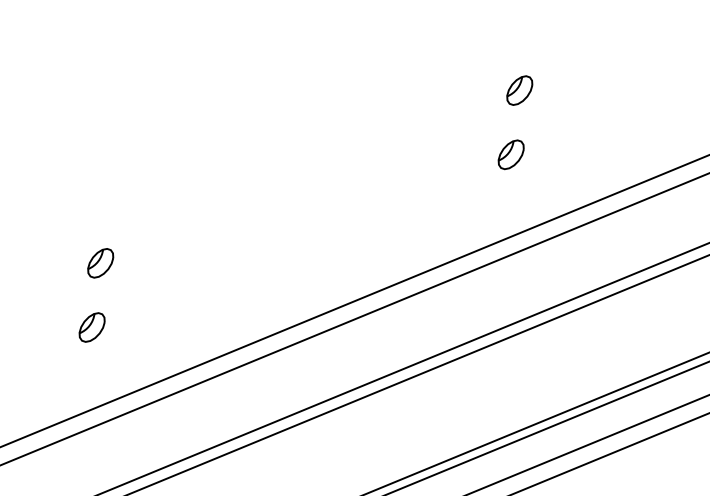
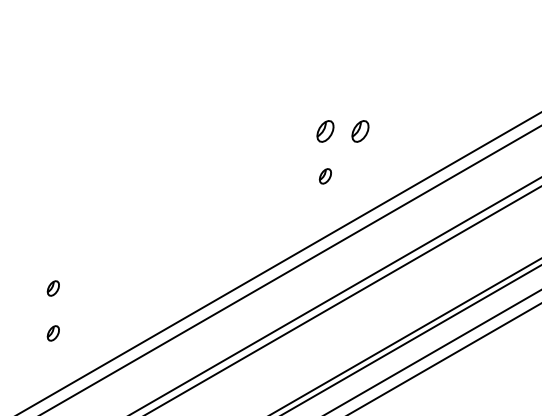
part: (569, 97) -> (360, 131), added
part: (511, 155) -> (325, 176), size x0.7
part: (100, 263) -> (53, 288), size x0.7
part: (92, 327) -> (53, 333), size x0.7

